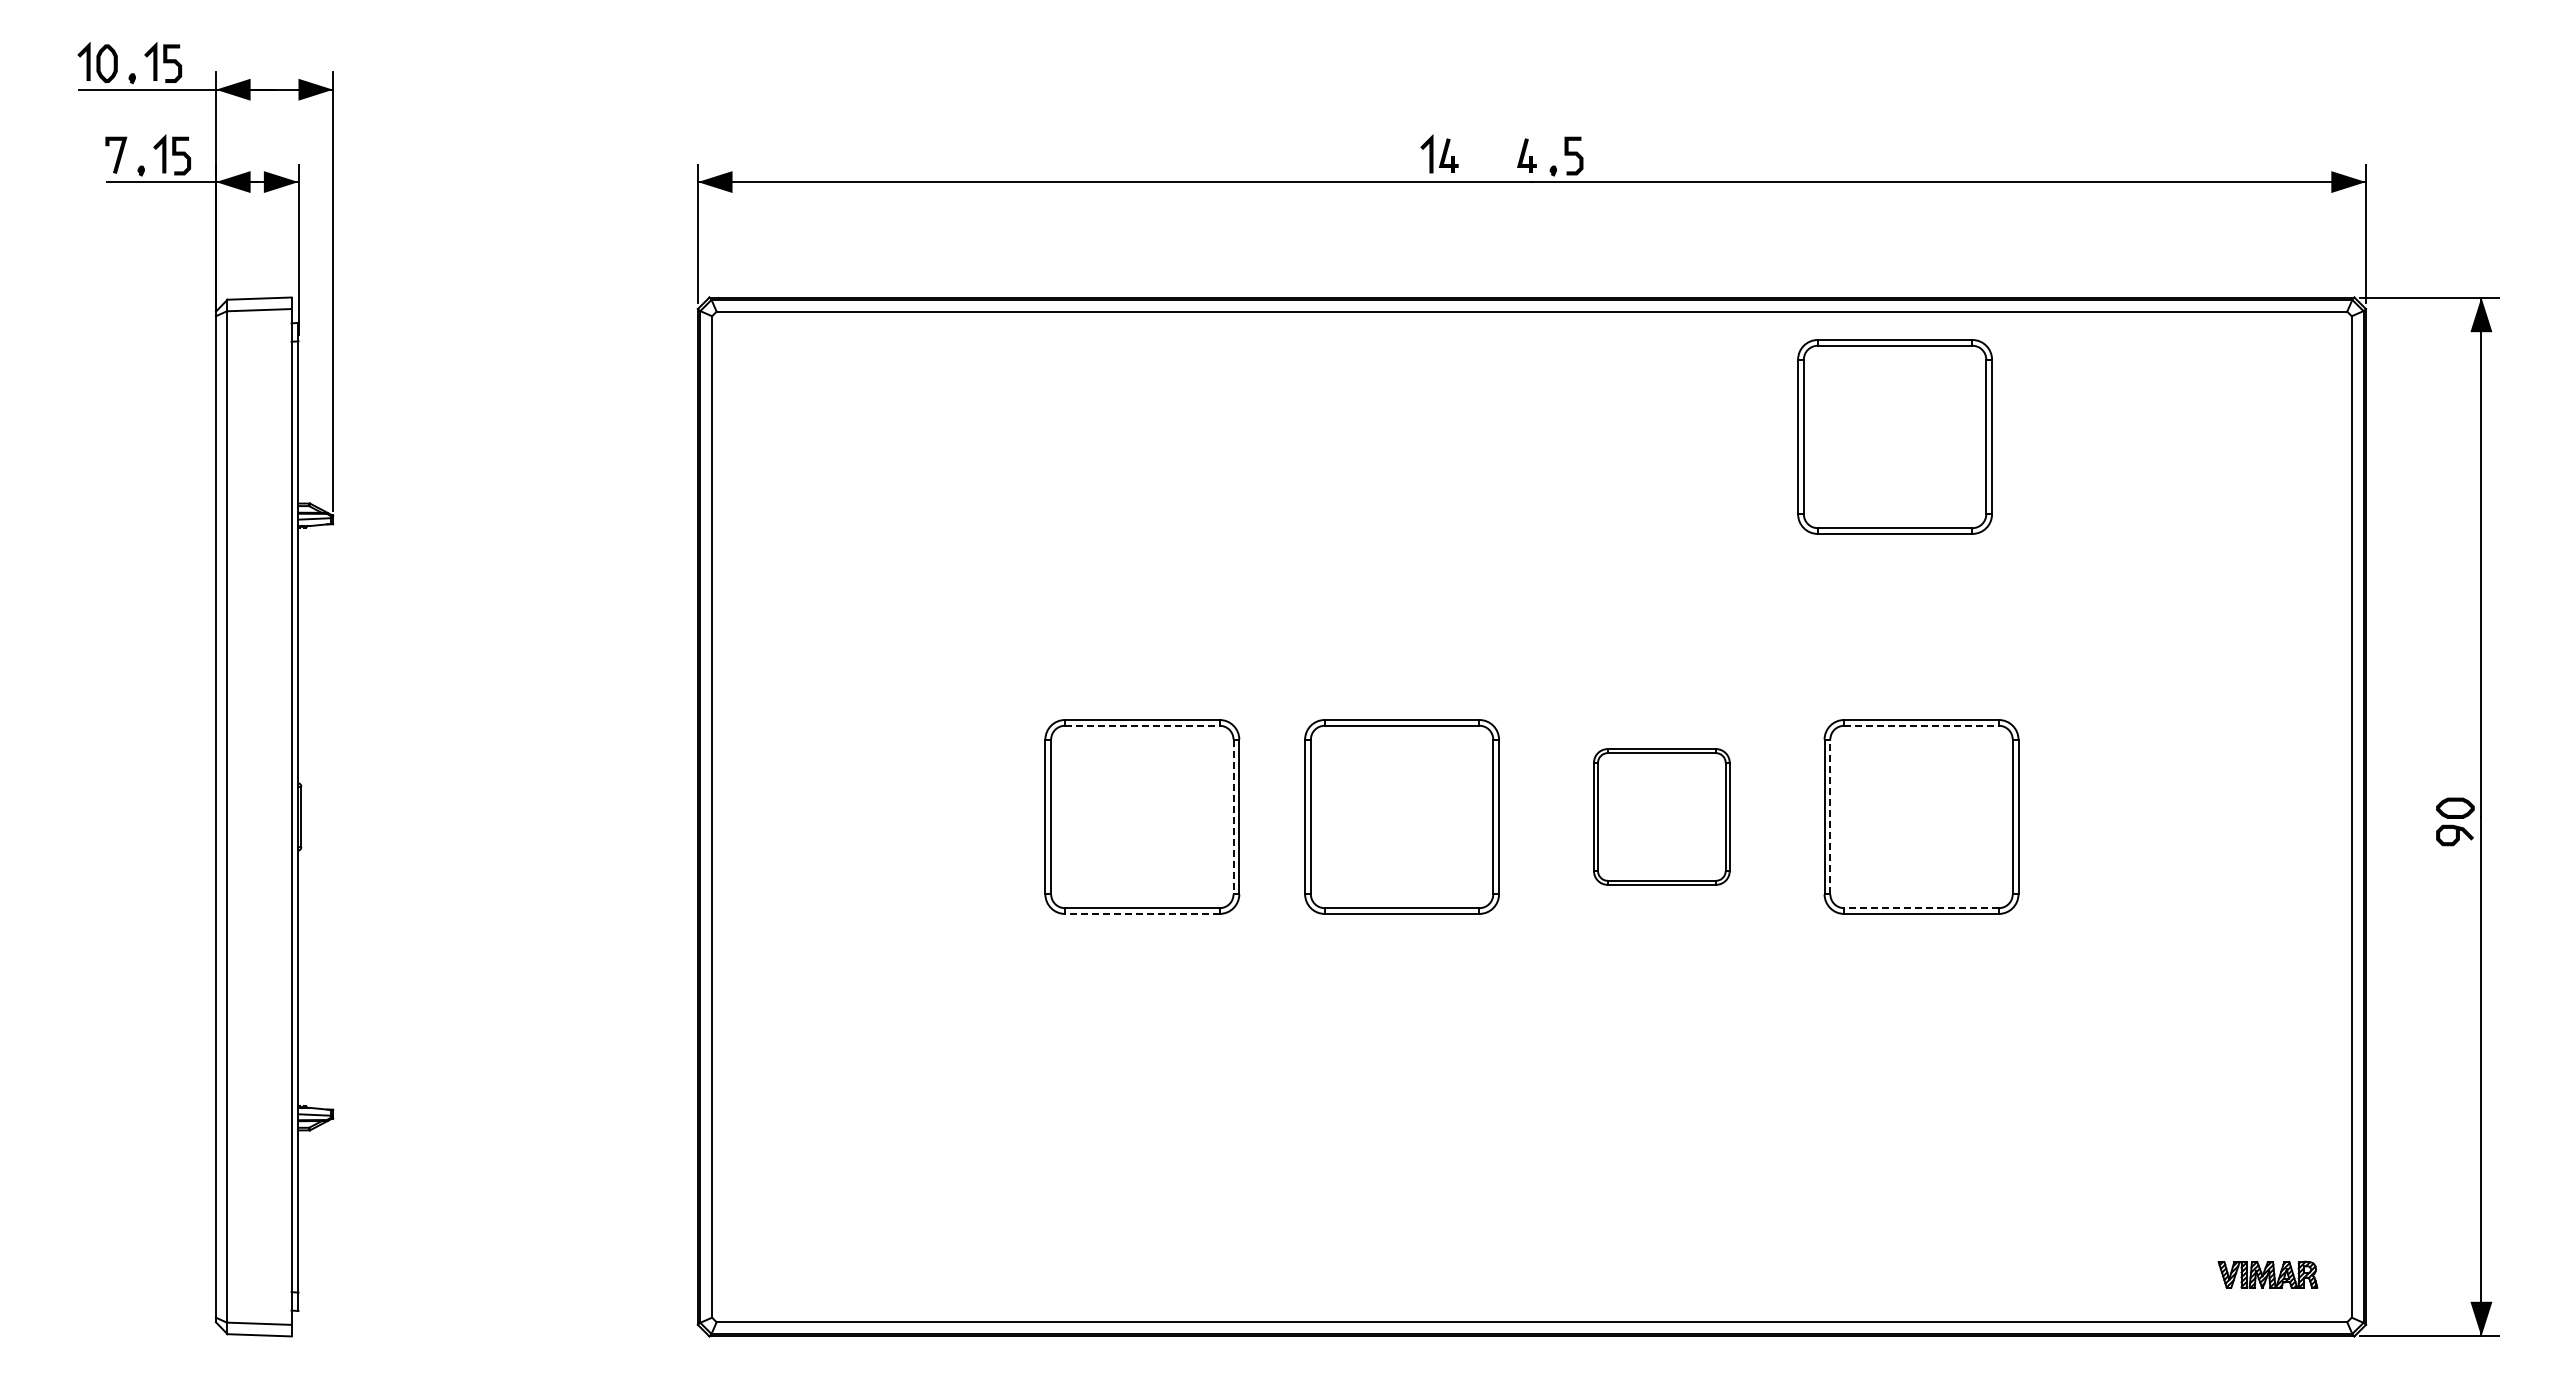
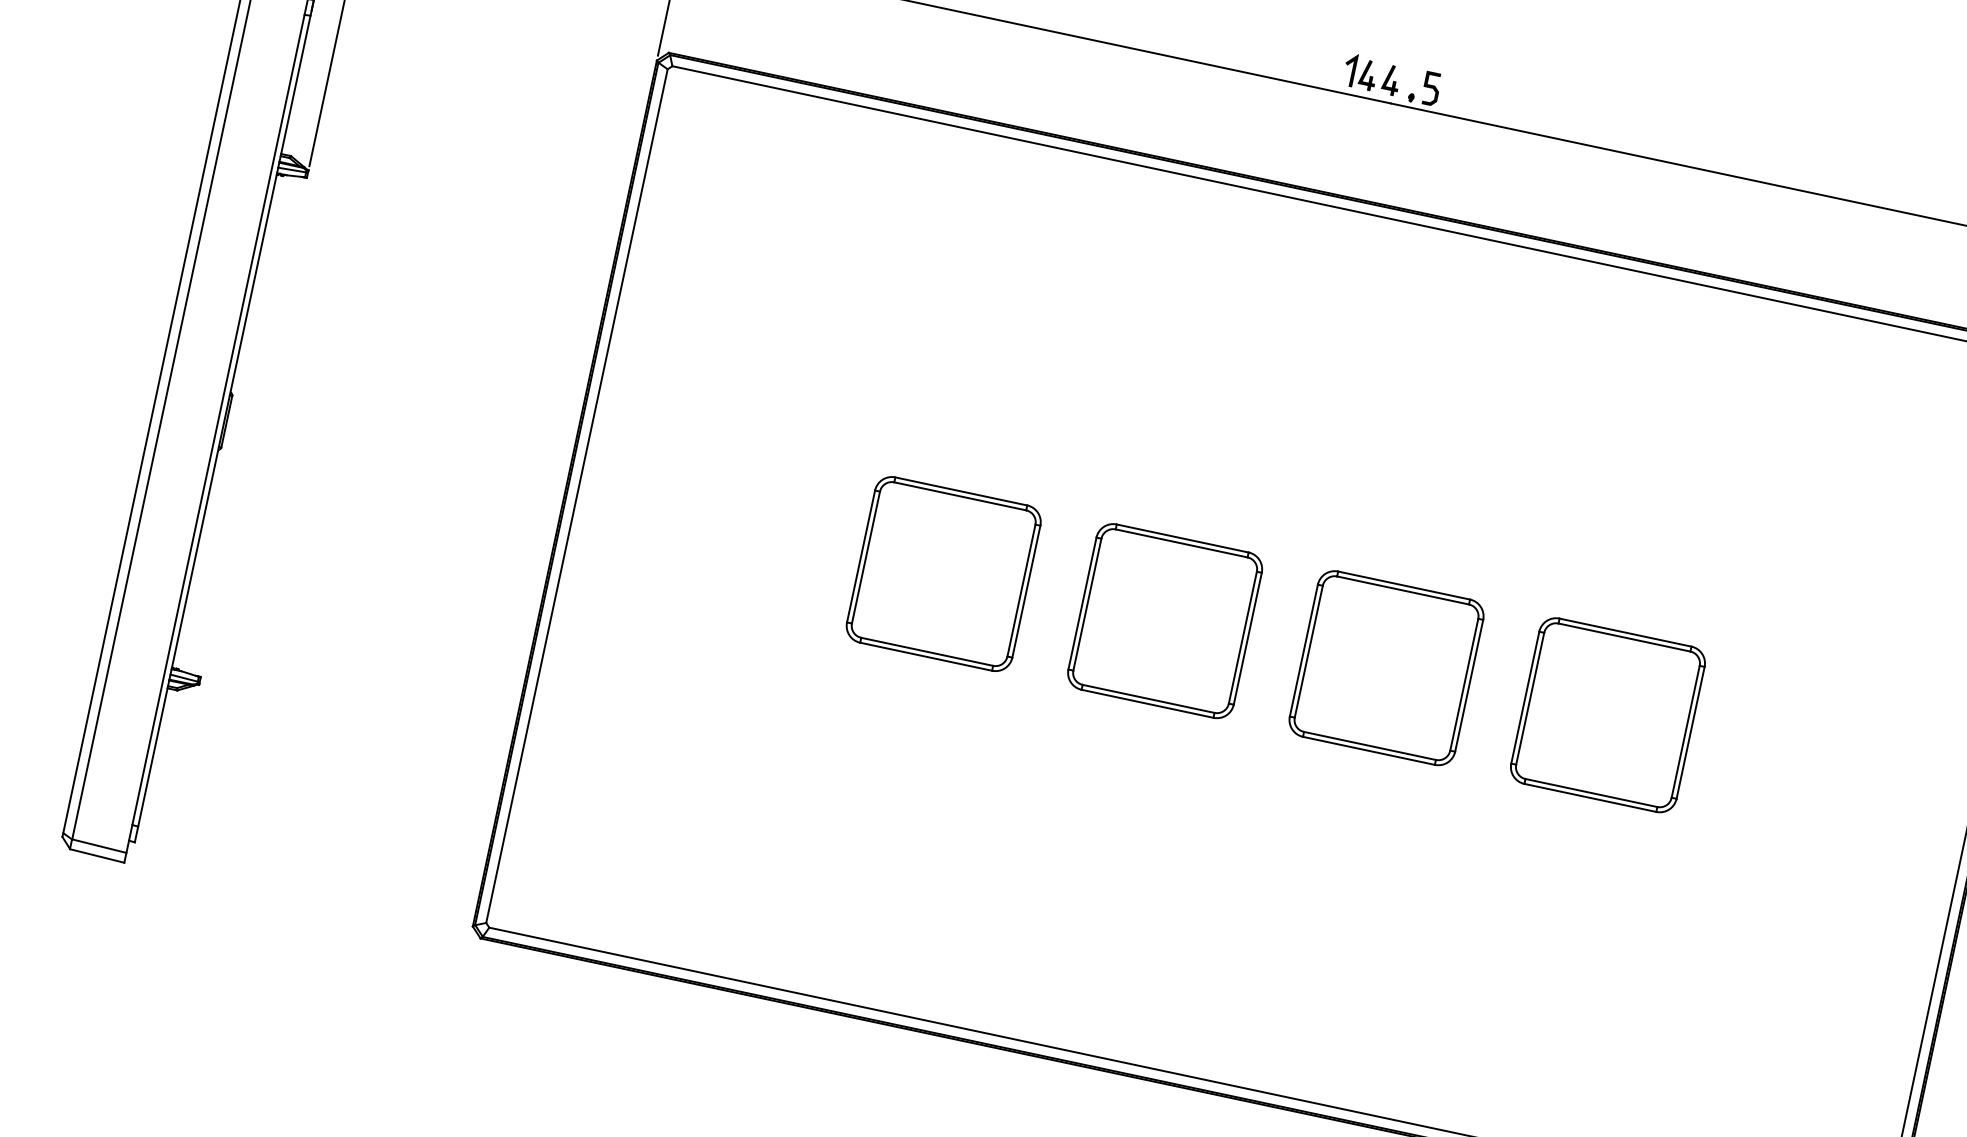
part: (1439, 153) -> (1360, 71), moved
part: (1894, 436) -> (1653, 386), removed
line: (1142, 725) -> (960, 496), dashed -> solid
line: (1922, 725) -> (1625, 637), dashed -> solid
part: (1661, 816) -> (1386, 667), size x1.43
line: (1830, 816) -> (1530, 698), dashed -> solid
line: (1233, 817) -> (1021, 591), dashed -> solid
line: (1921, 908) -> (1591, 793), dashed -> solid
line: (1141, 913) -> (925, 656), dashed -> solid

